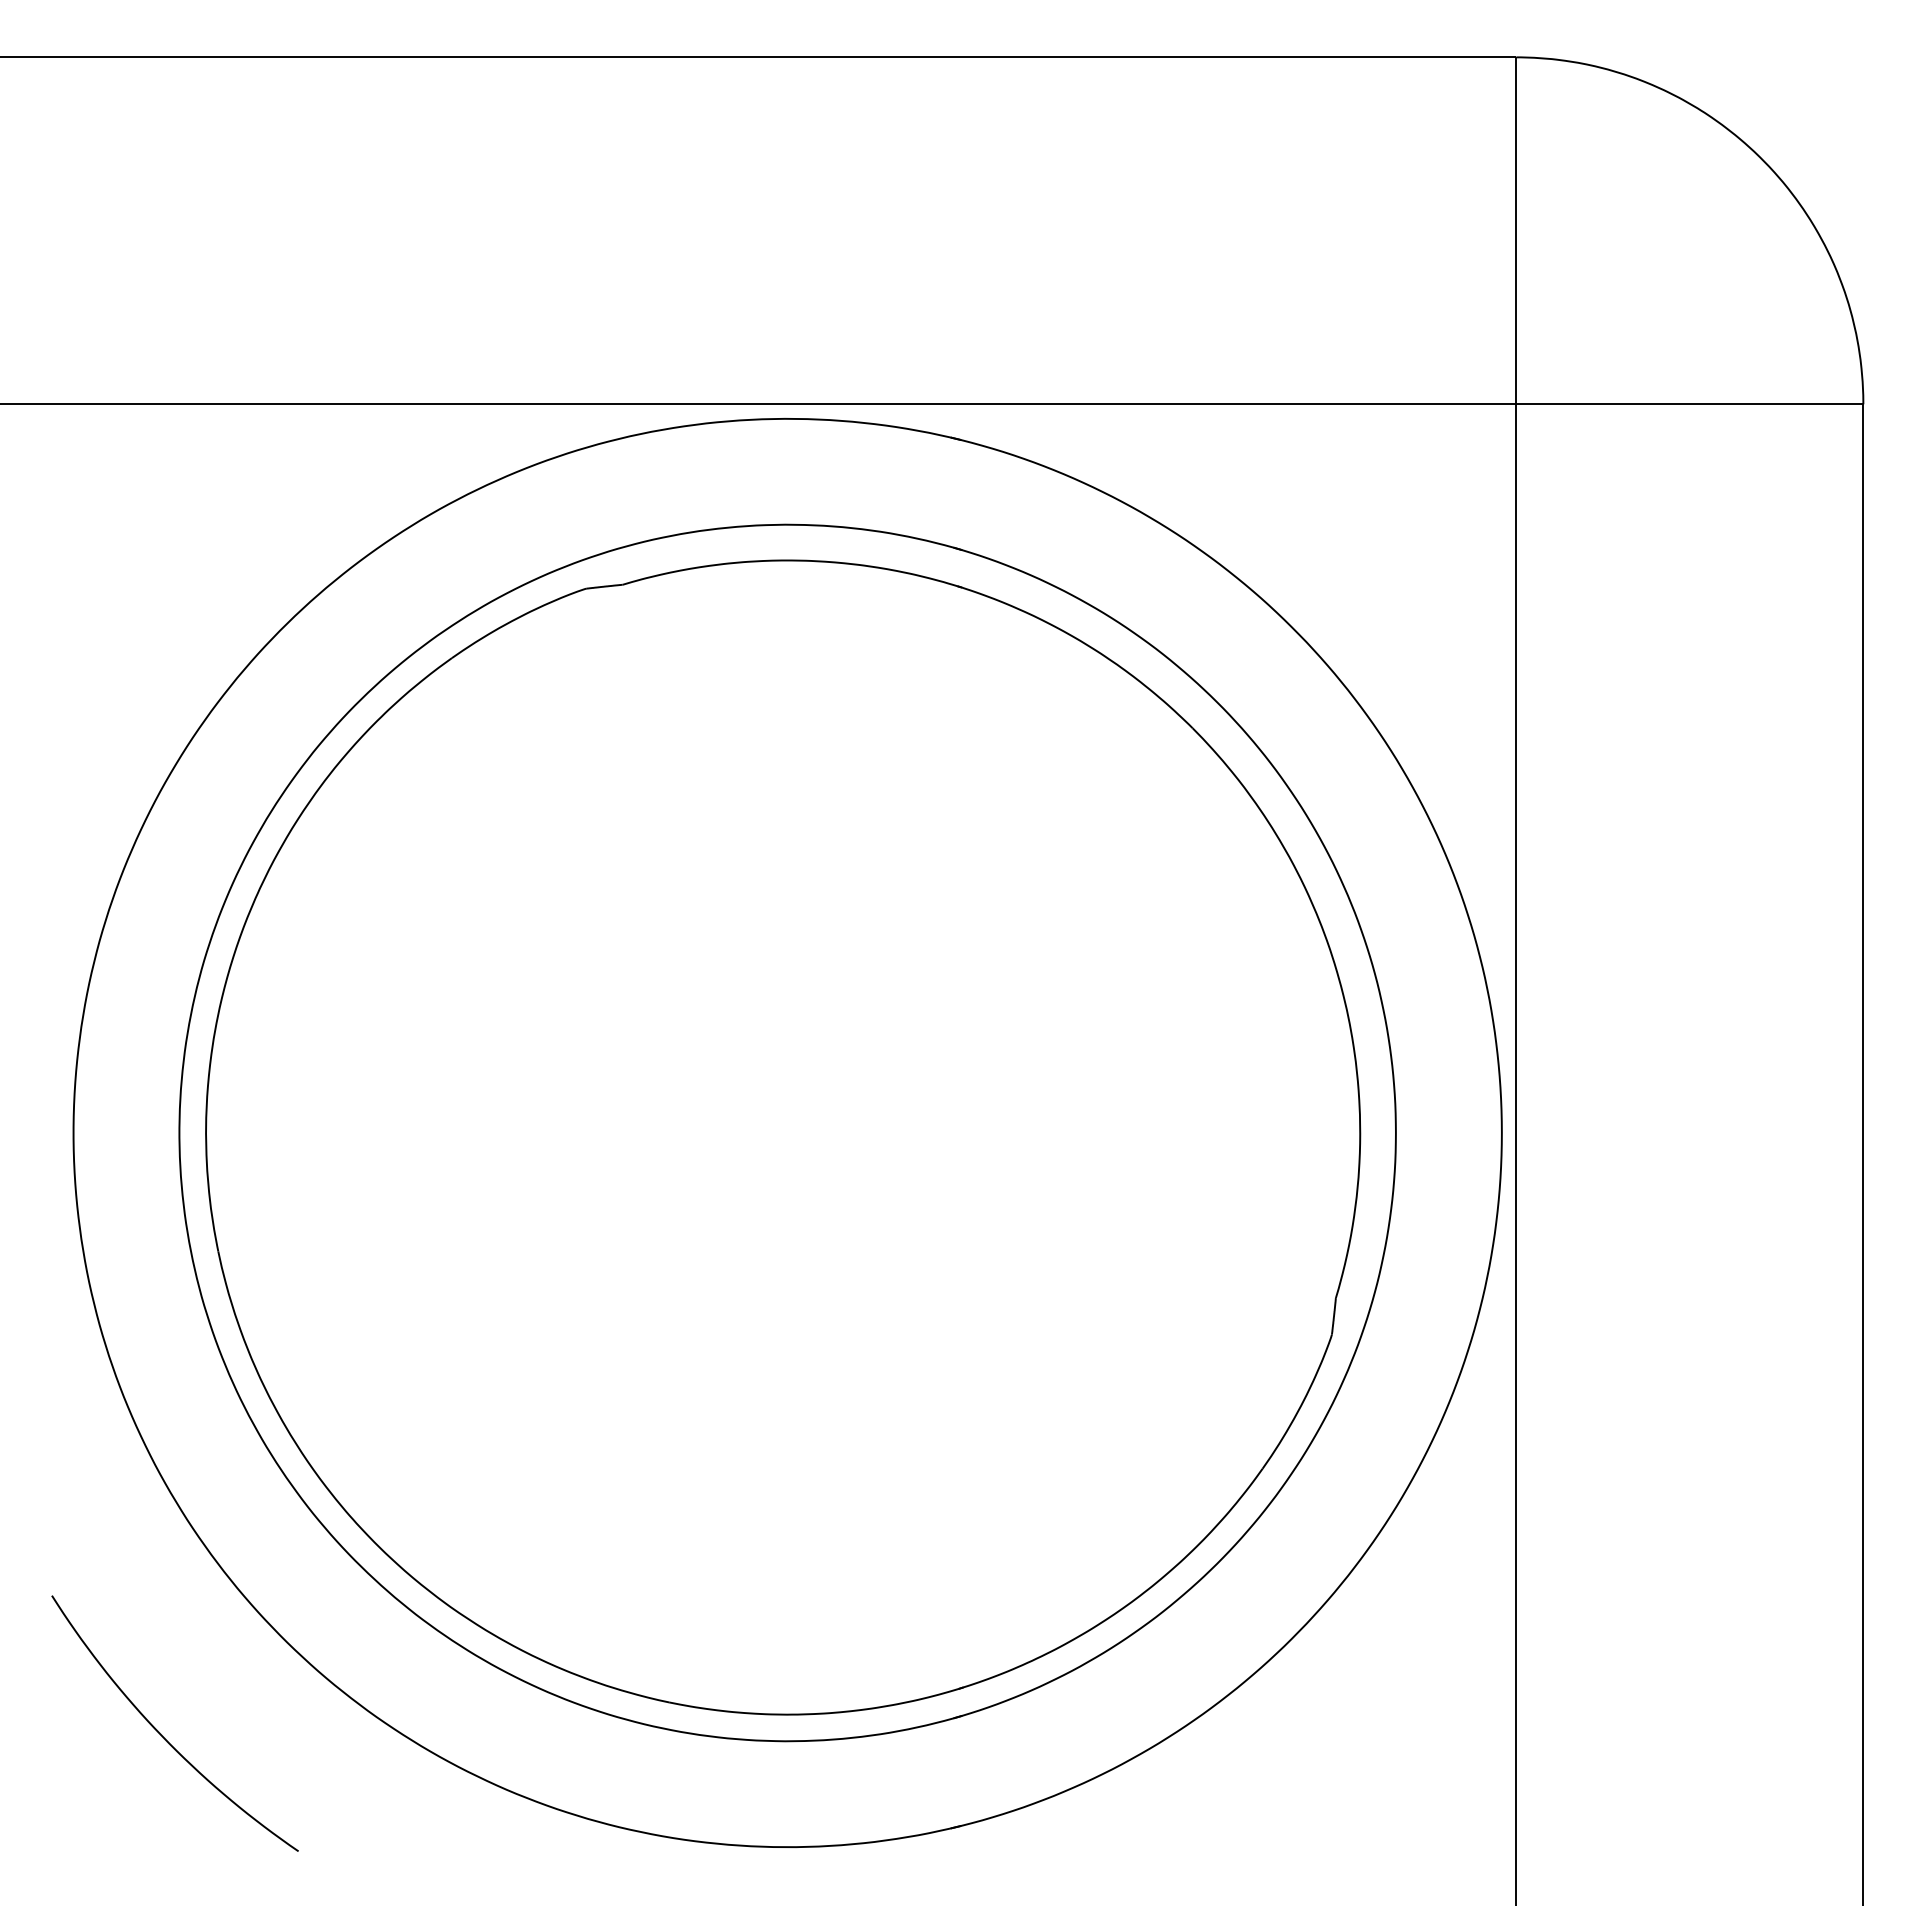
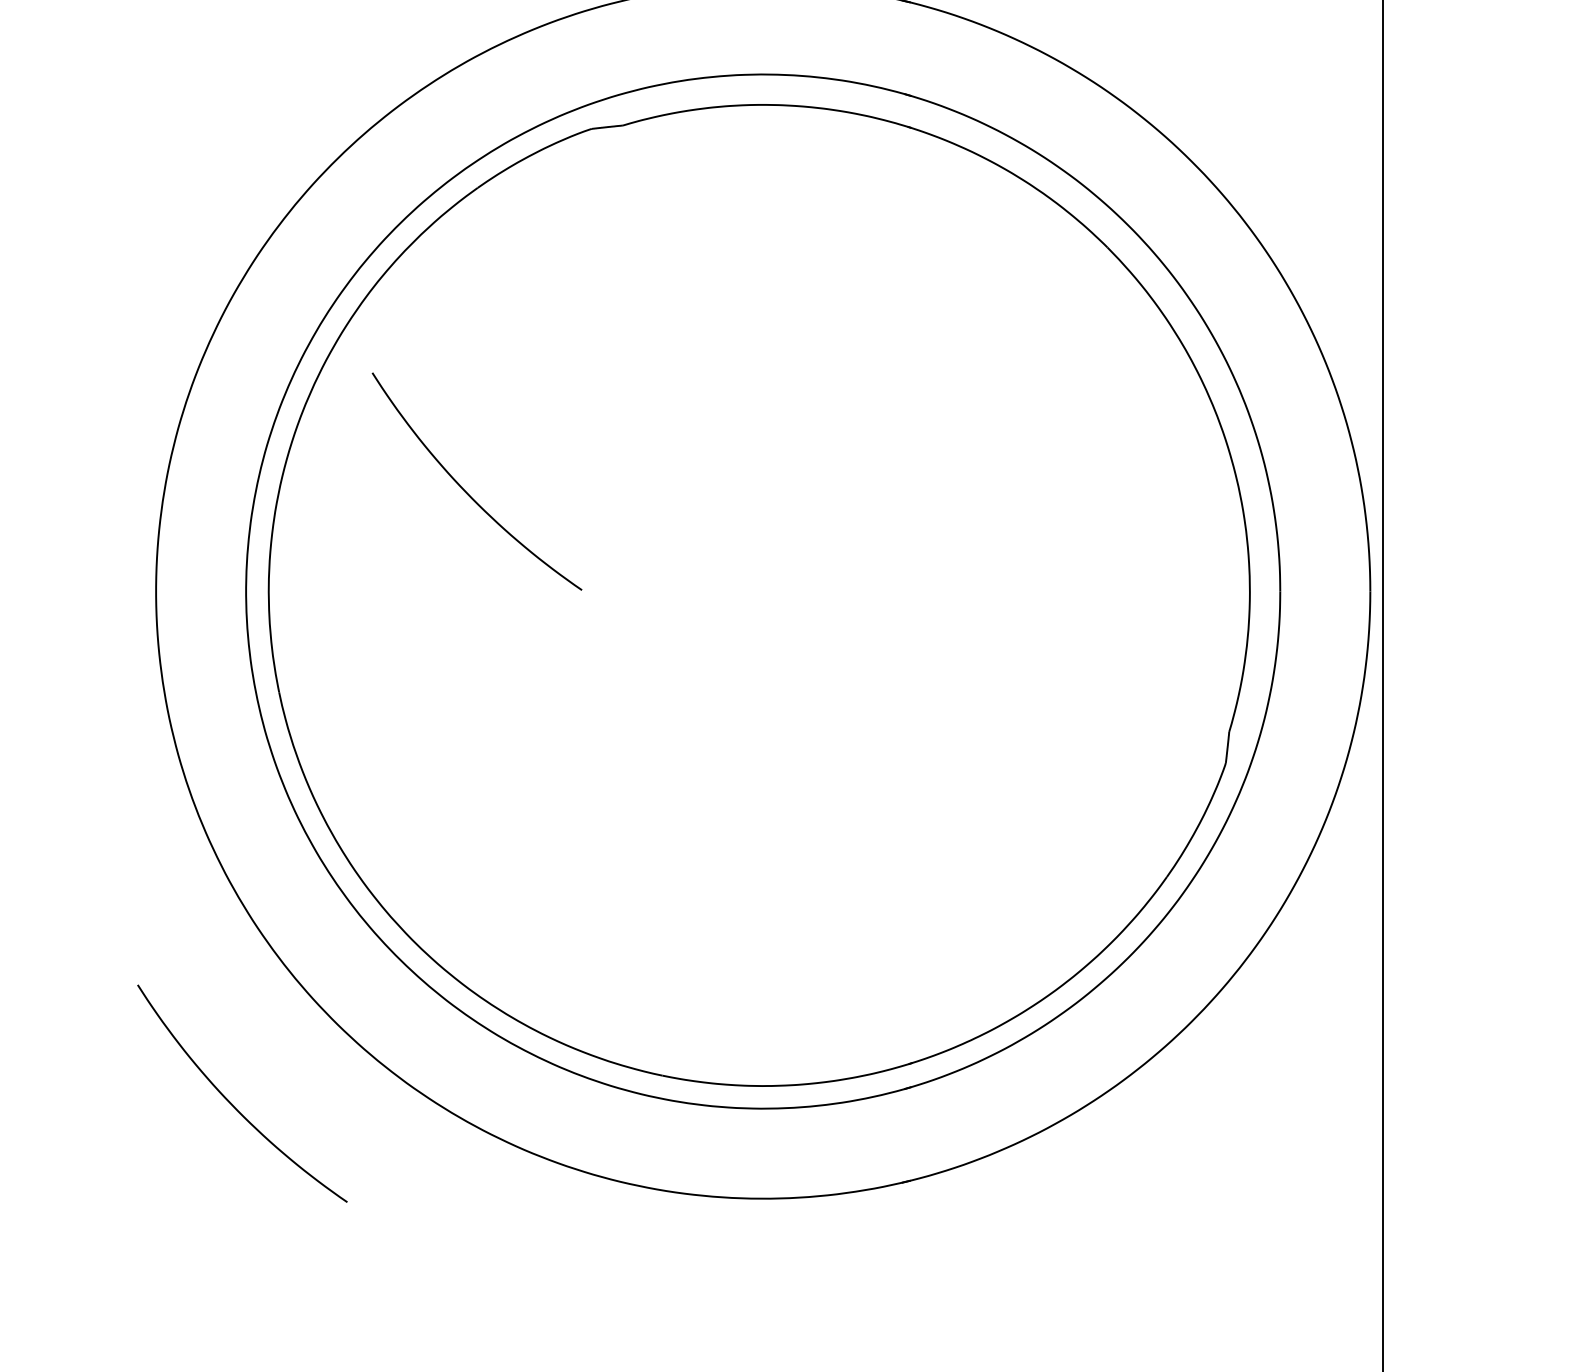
curve: (436, 1012) -> (464, 489), added

